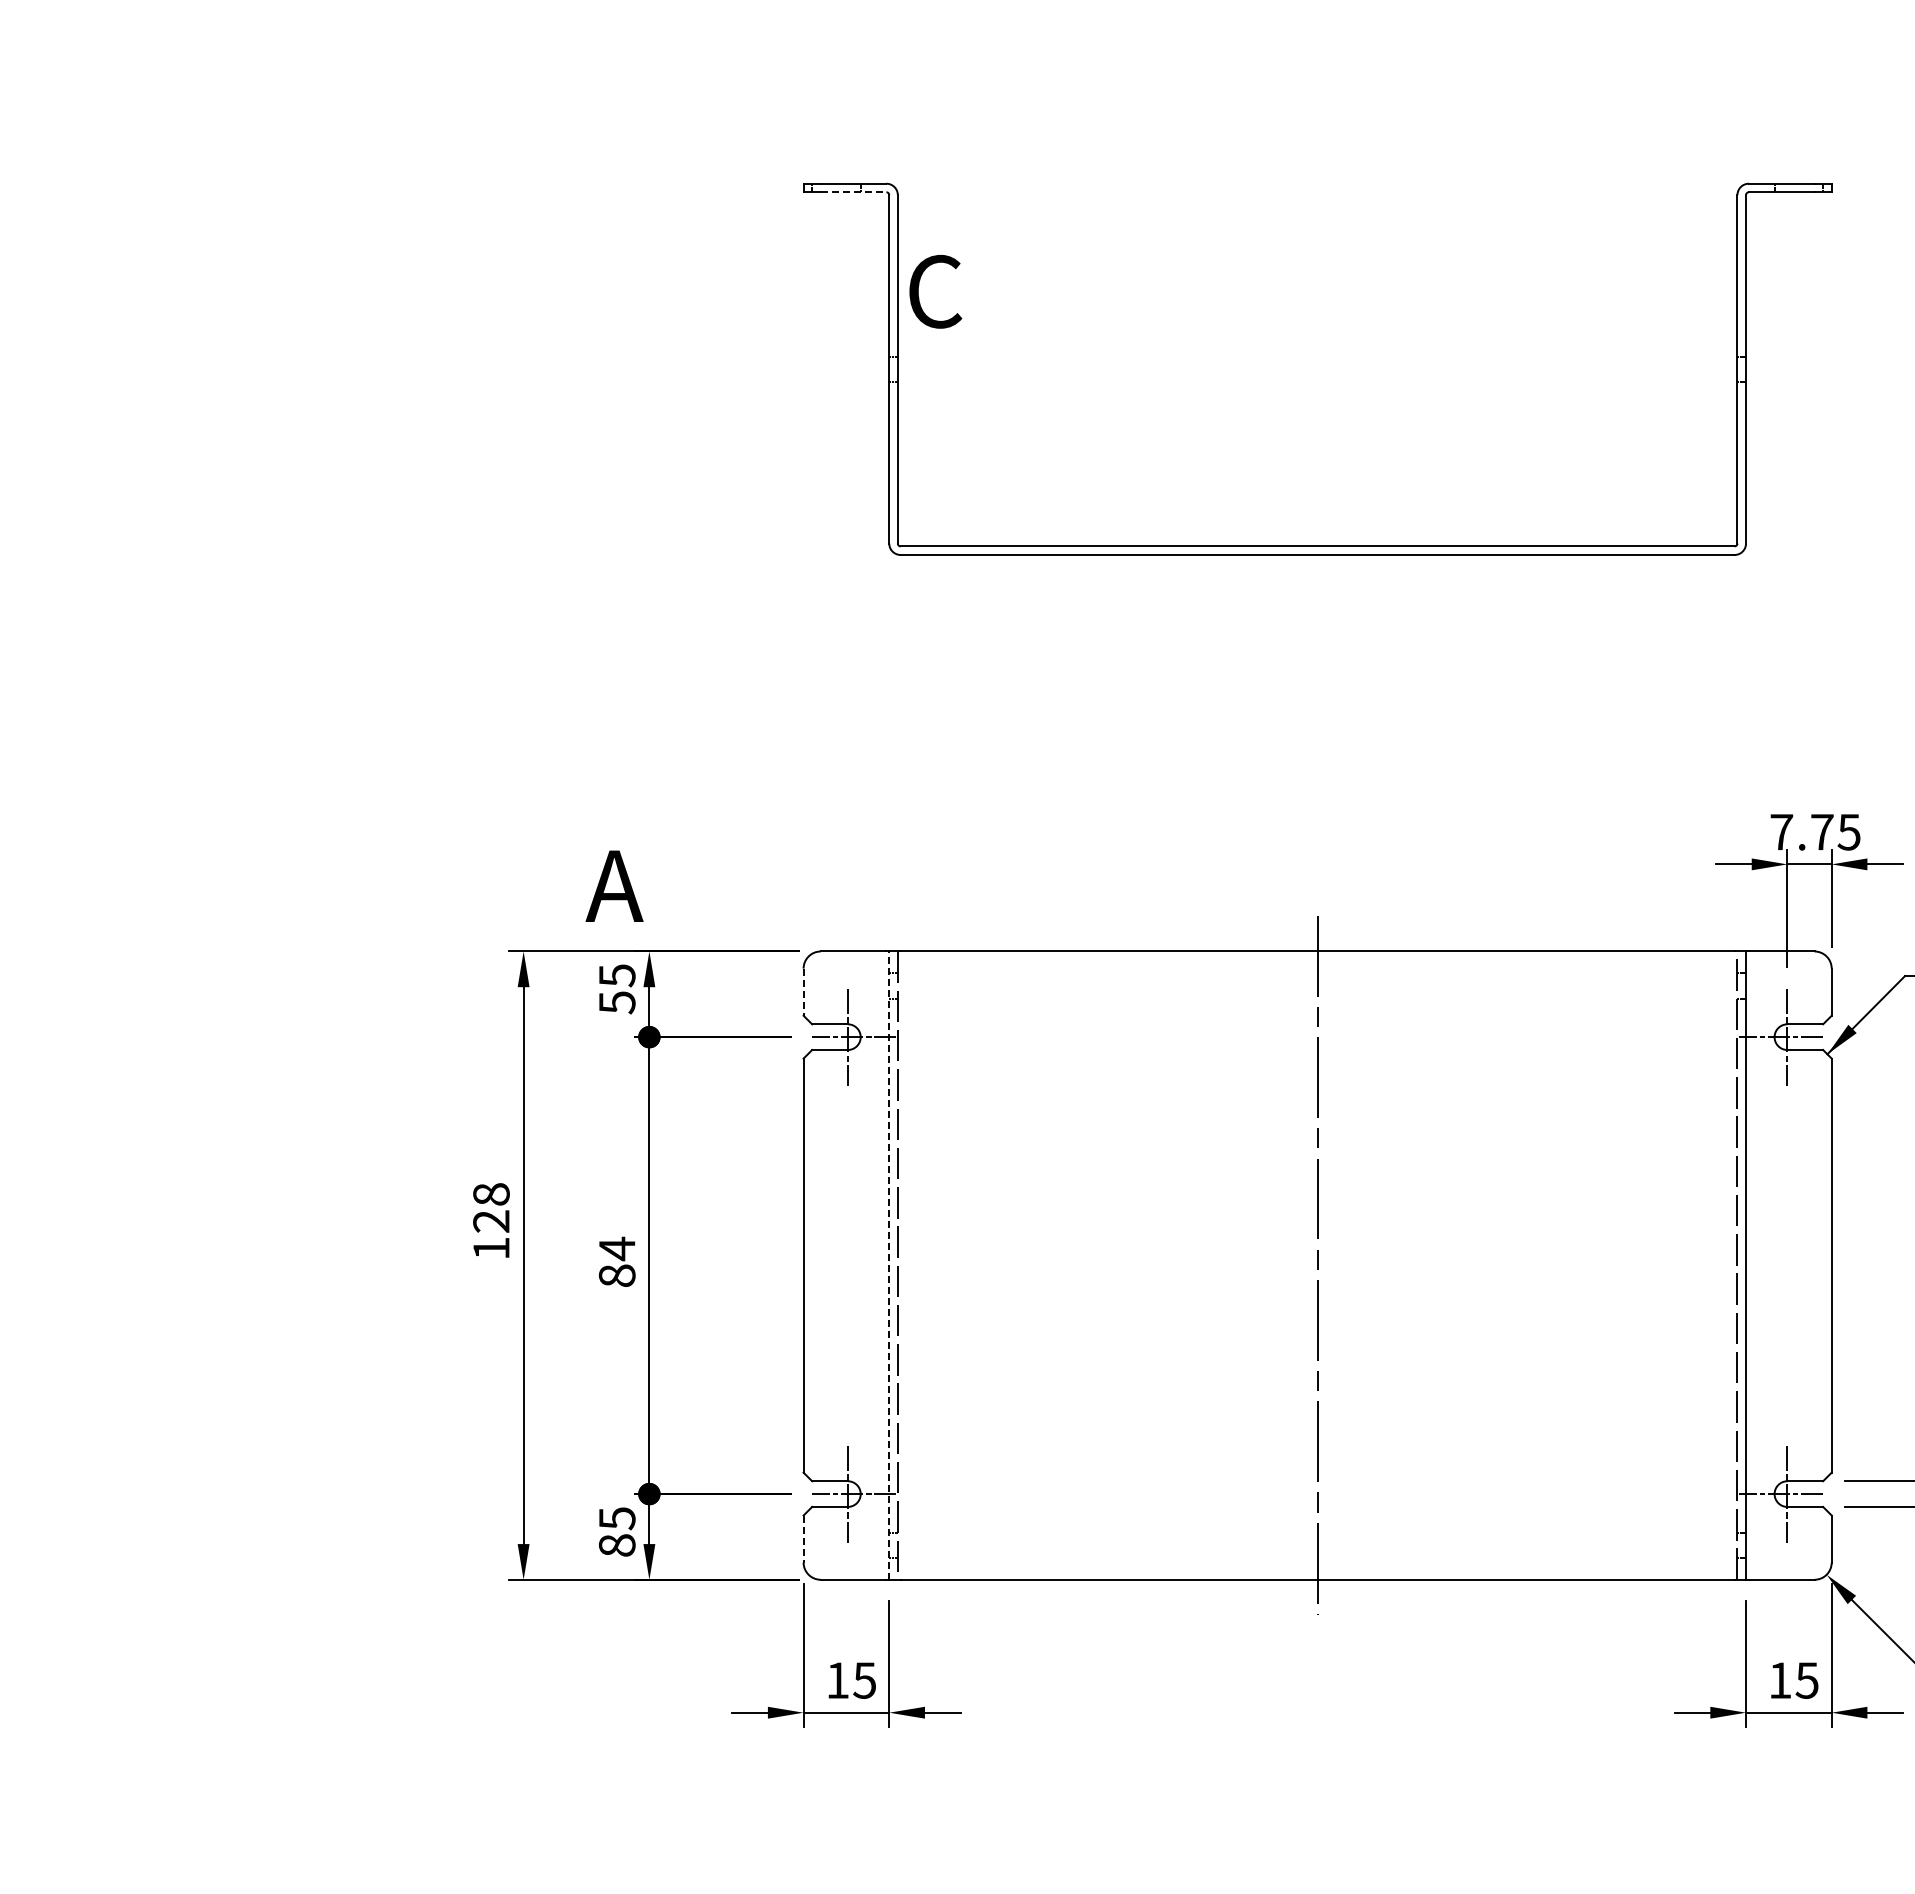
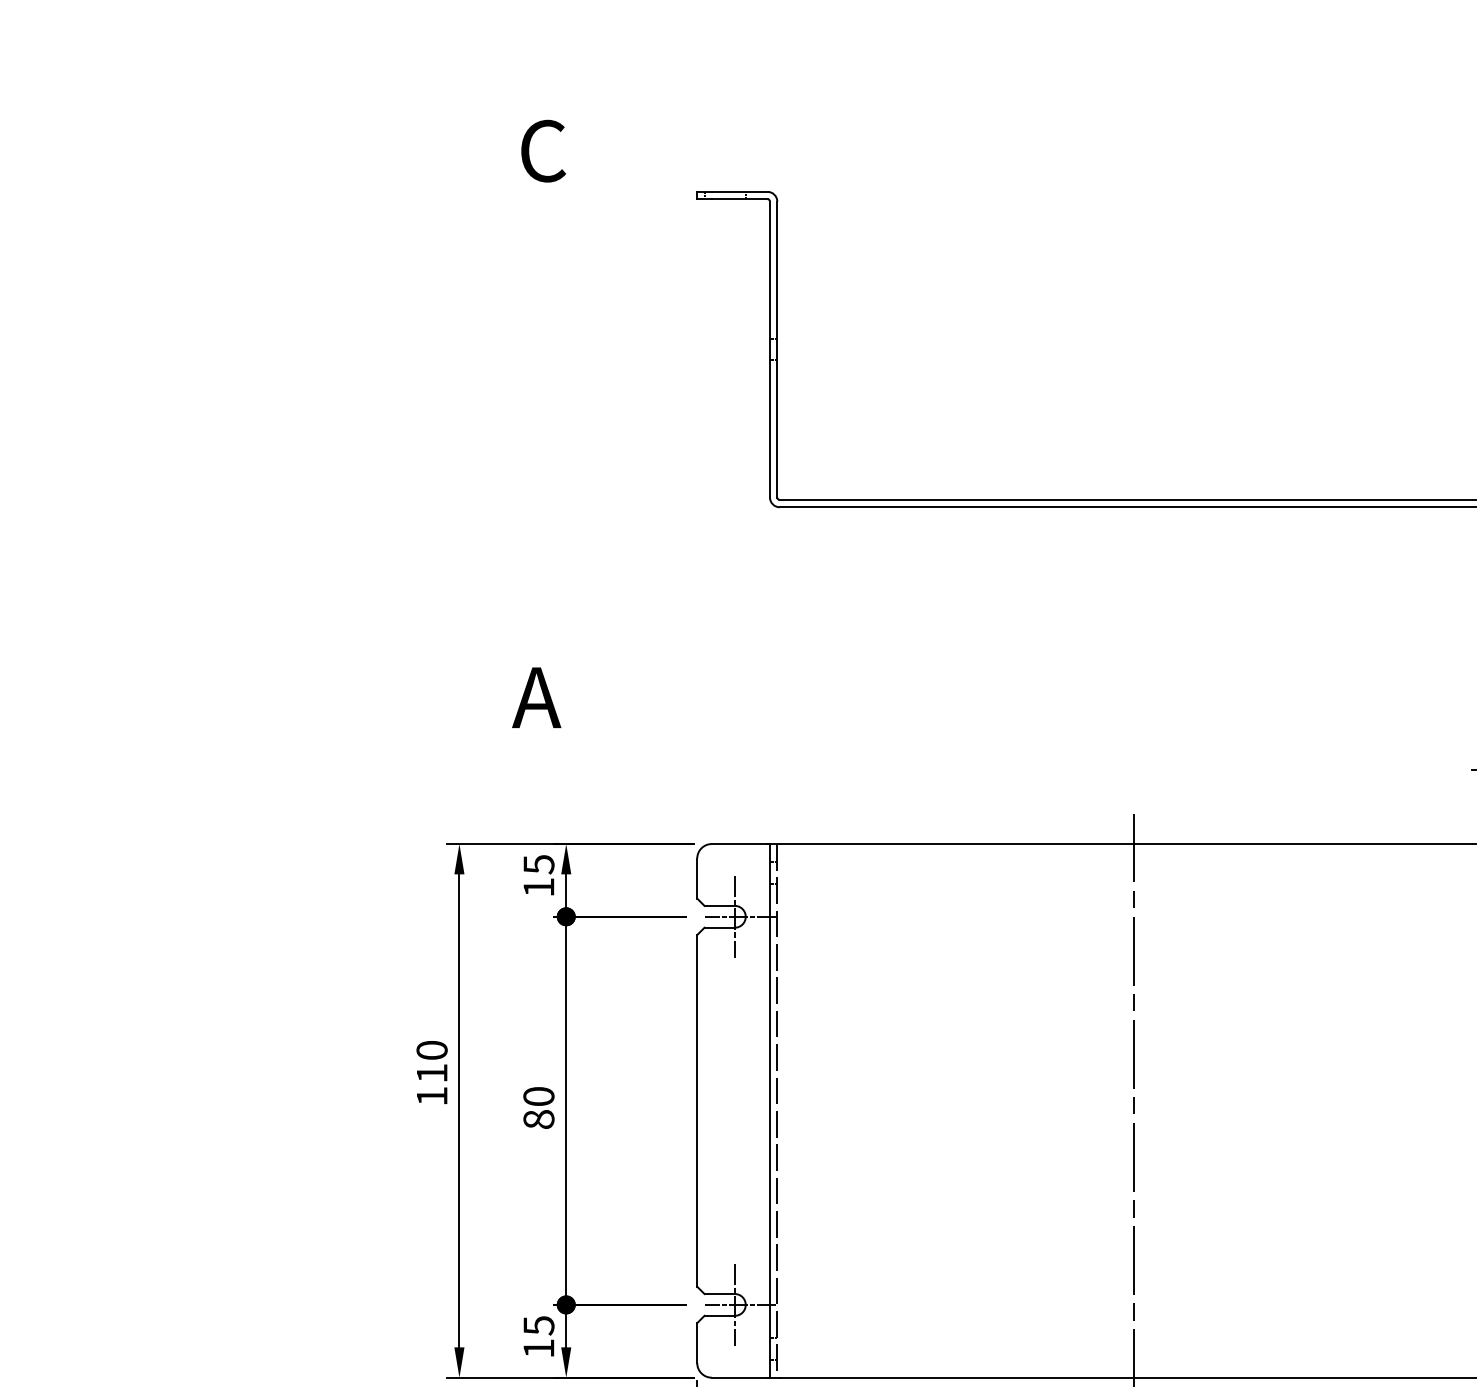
line: (853, 192) -> (739, 199), dashed -> solid
text: (935, 291) -> (543, 150), moved
text: (614, 885) -> (536, 697), moved
line: (803, 992) -> (697, 878), dashed -> solid
text: (617, 1002) -> (539, 887), 55 -> 15
text: (491, 1207) -> (432, 1061), 128 -> 110
text: (616, 1248) -> (538, 1096), 84 -> 80
line: (889, 1265) -> (770, 1110), dashed -> solid
line: (803, 1539) -> (697, 1343), dashed -> solid
text: (616, 1545) -> (538, 1348), 85 -> 15

